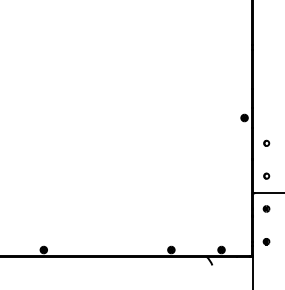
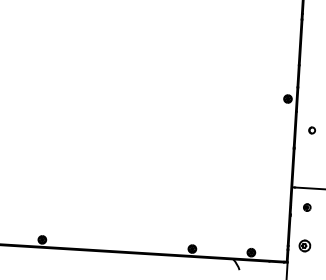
part: (266, 175) -> (309, 168), removed
part: (266, 241) -> (304, 245), size x1.6

